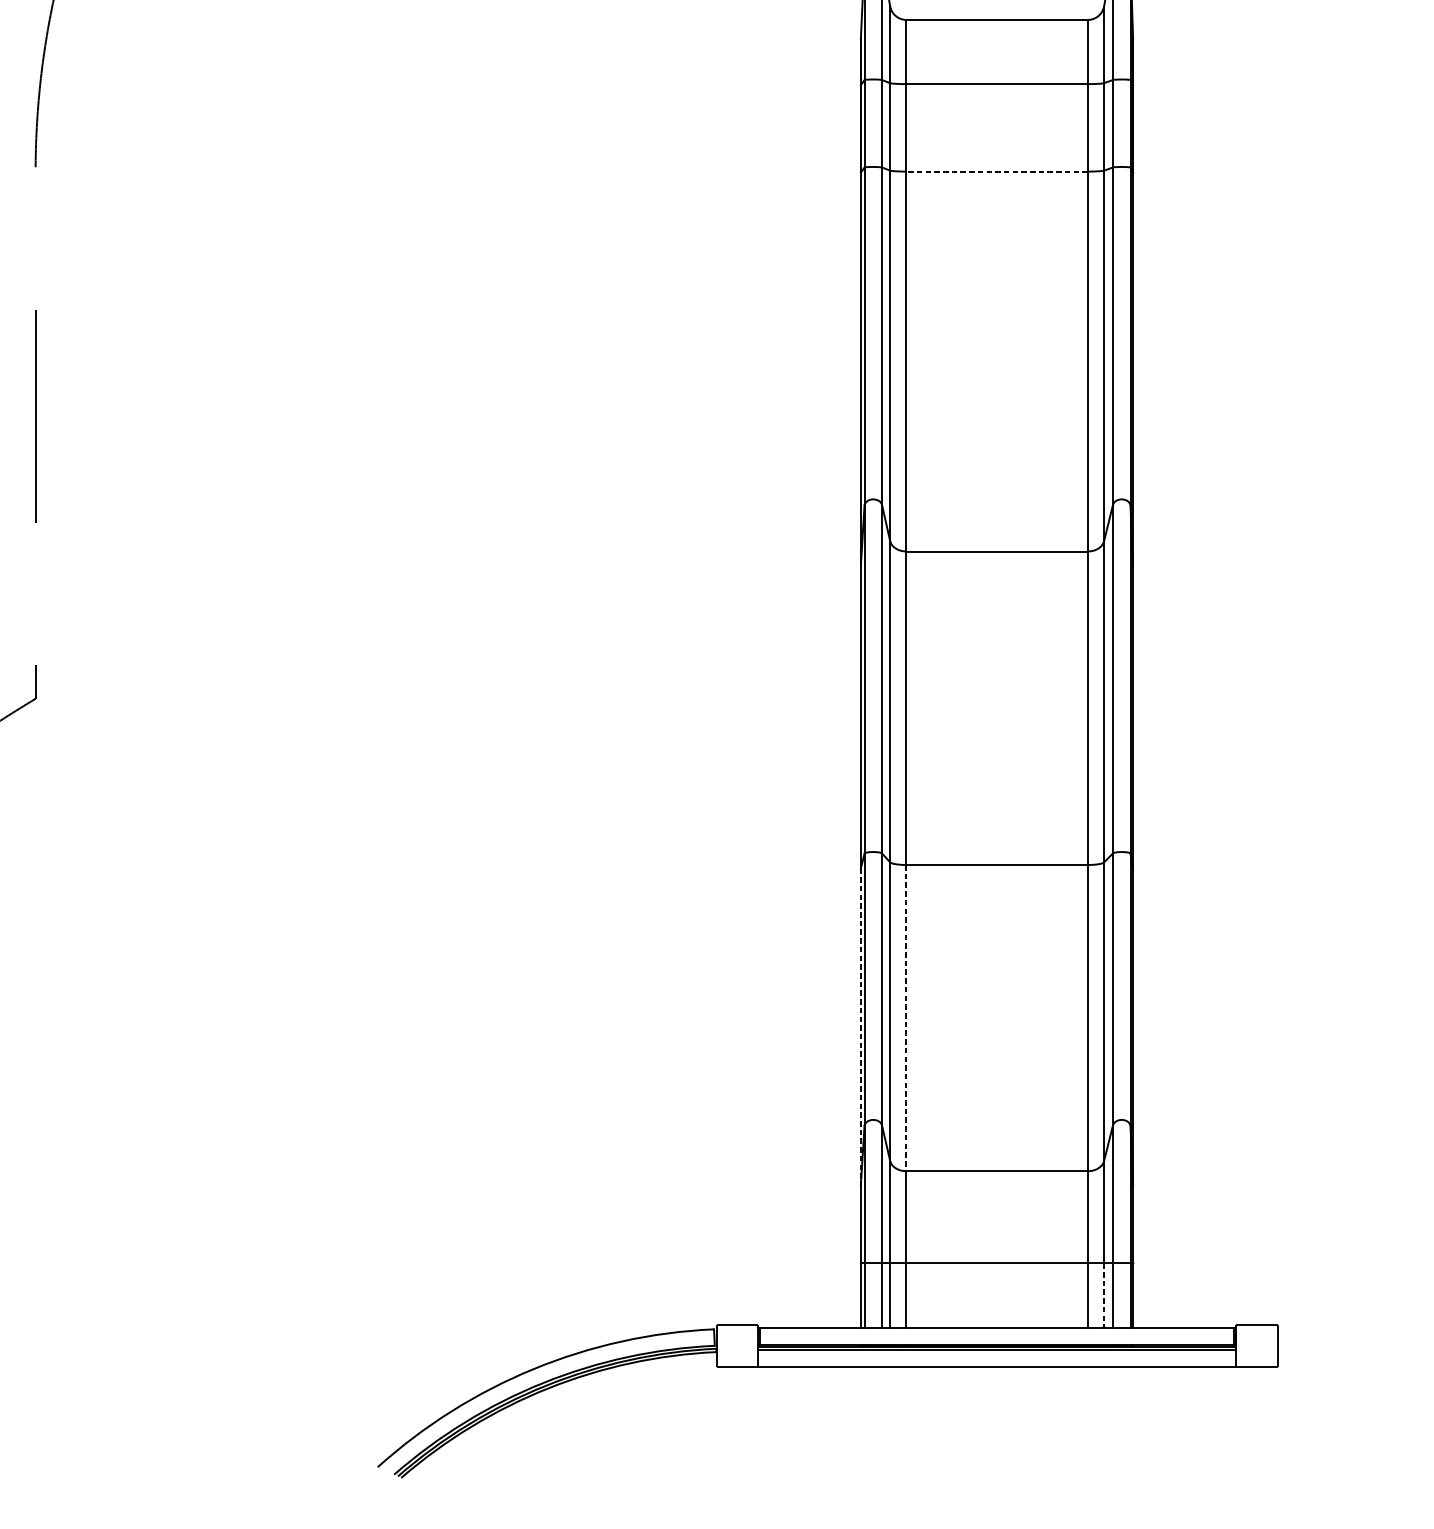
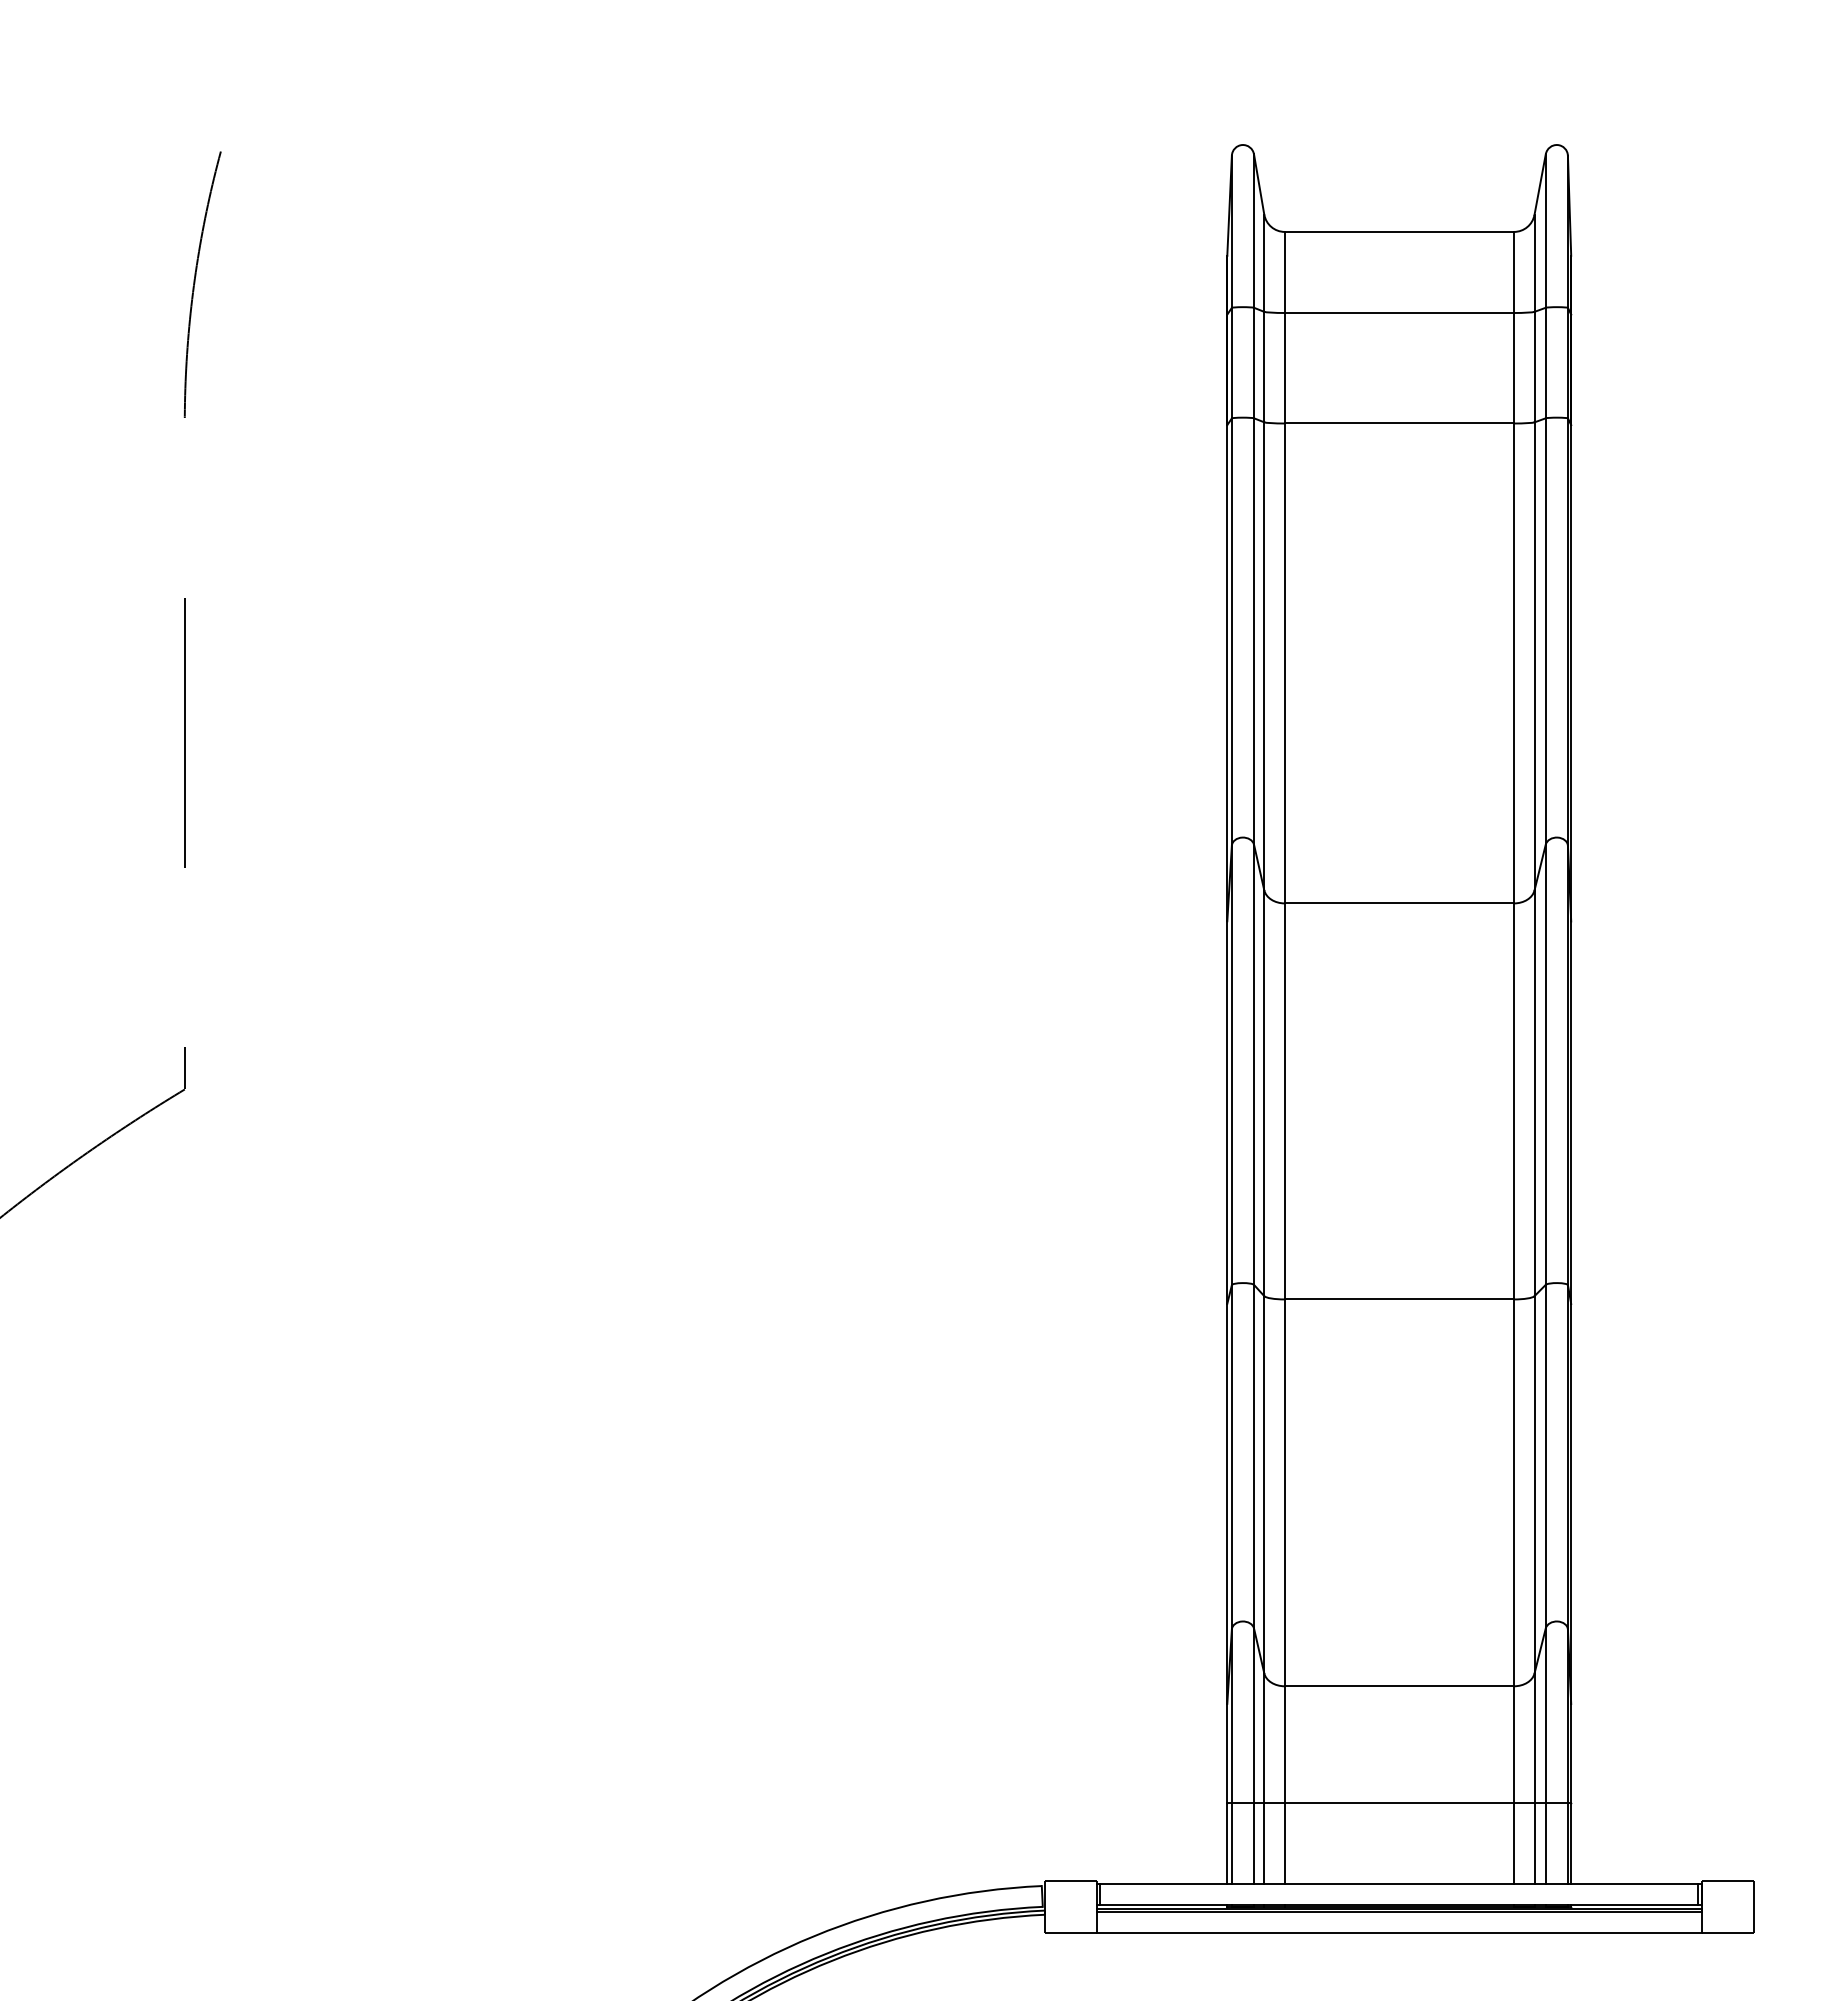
line: (997, 171) -> (1399, 423), dashed -> solid
line: (906, 1018) -> (1284, 1493), dashed -> solid
line: (861, 1026) -> (1227, 1503), dashed -> solid
line: (1104, 1295) -> (1534, 1843), dashed -> solid

